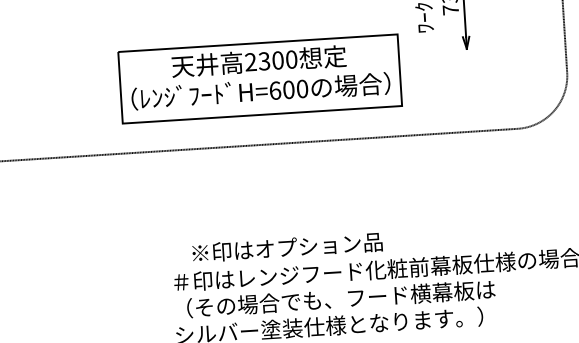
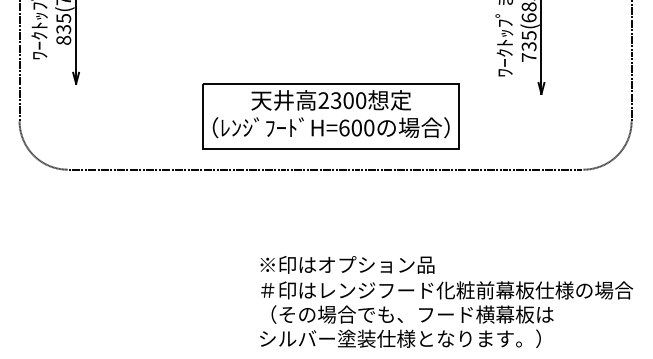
part: (259, 79) -> (330, 116), moved
text: (287, 247) -> (347, 264), moved

